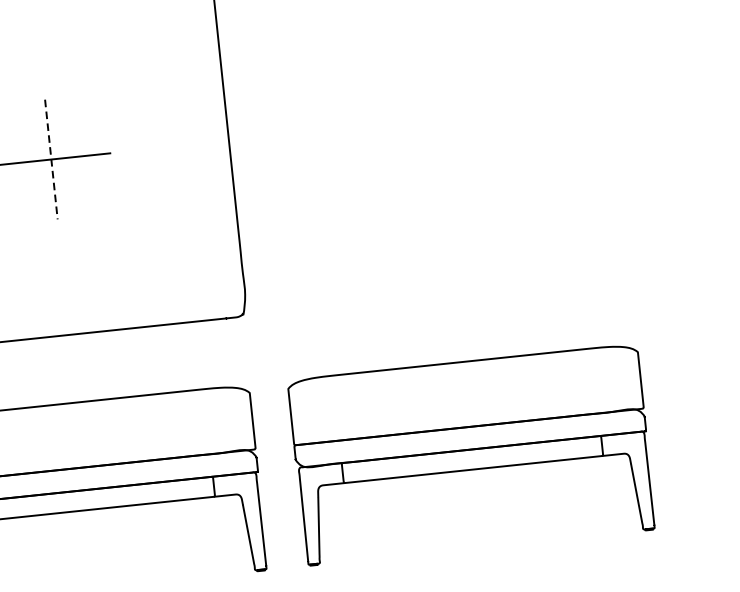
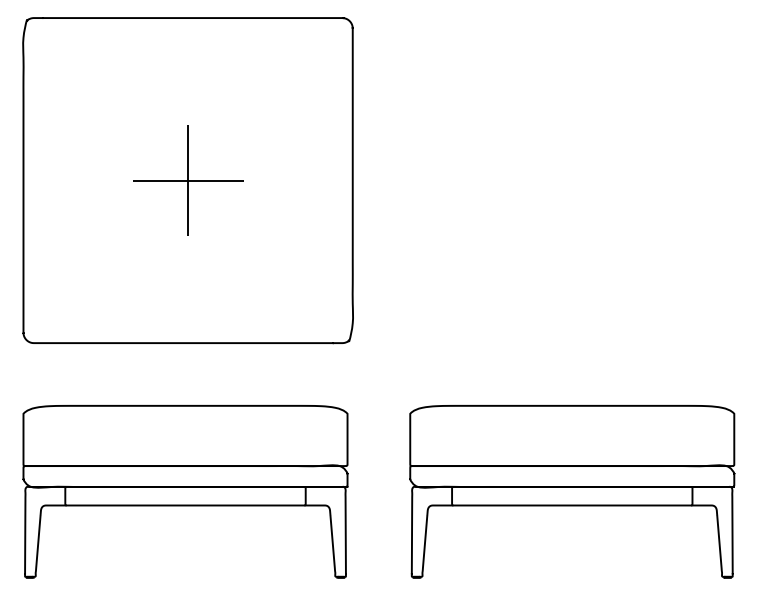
line: (51, 160) -> (188, 181), dashed -> solid
part: (472, 454) -> (572, 491), moved

